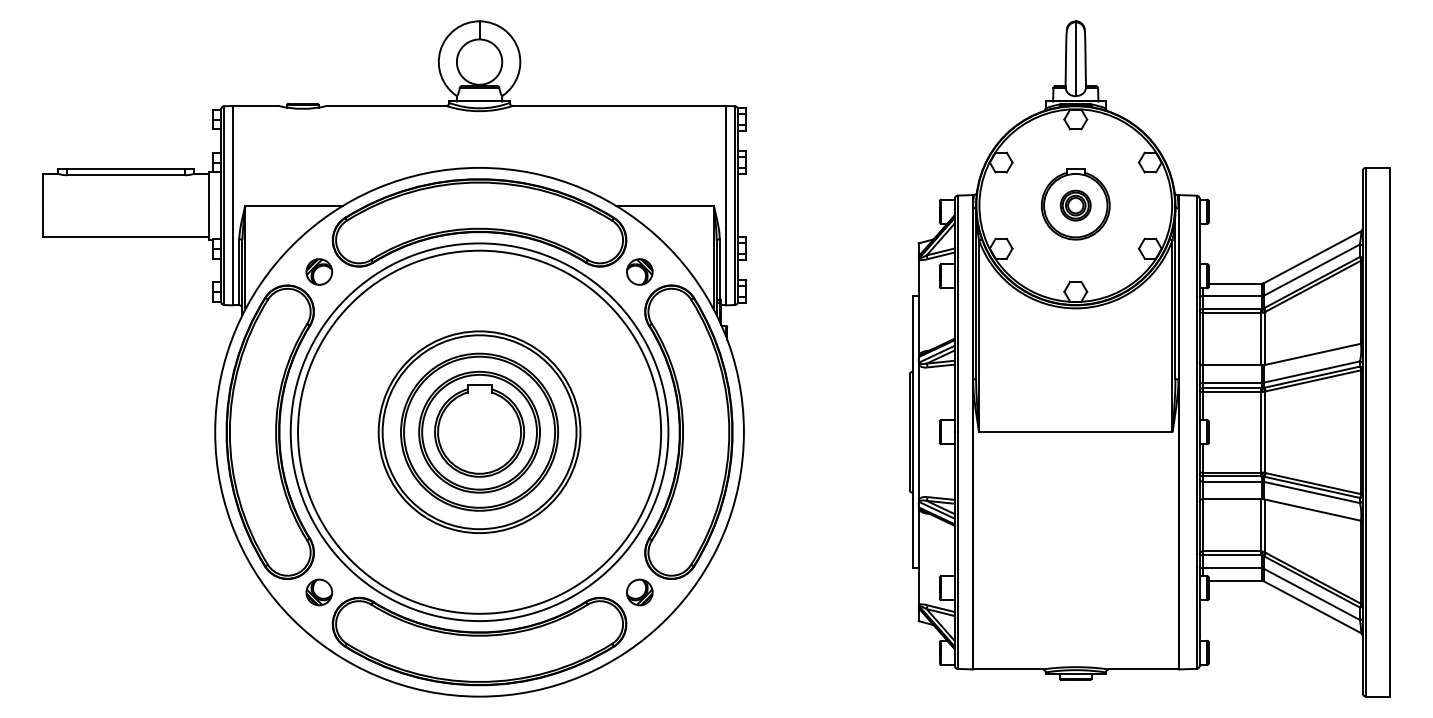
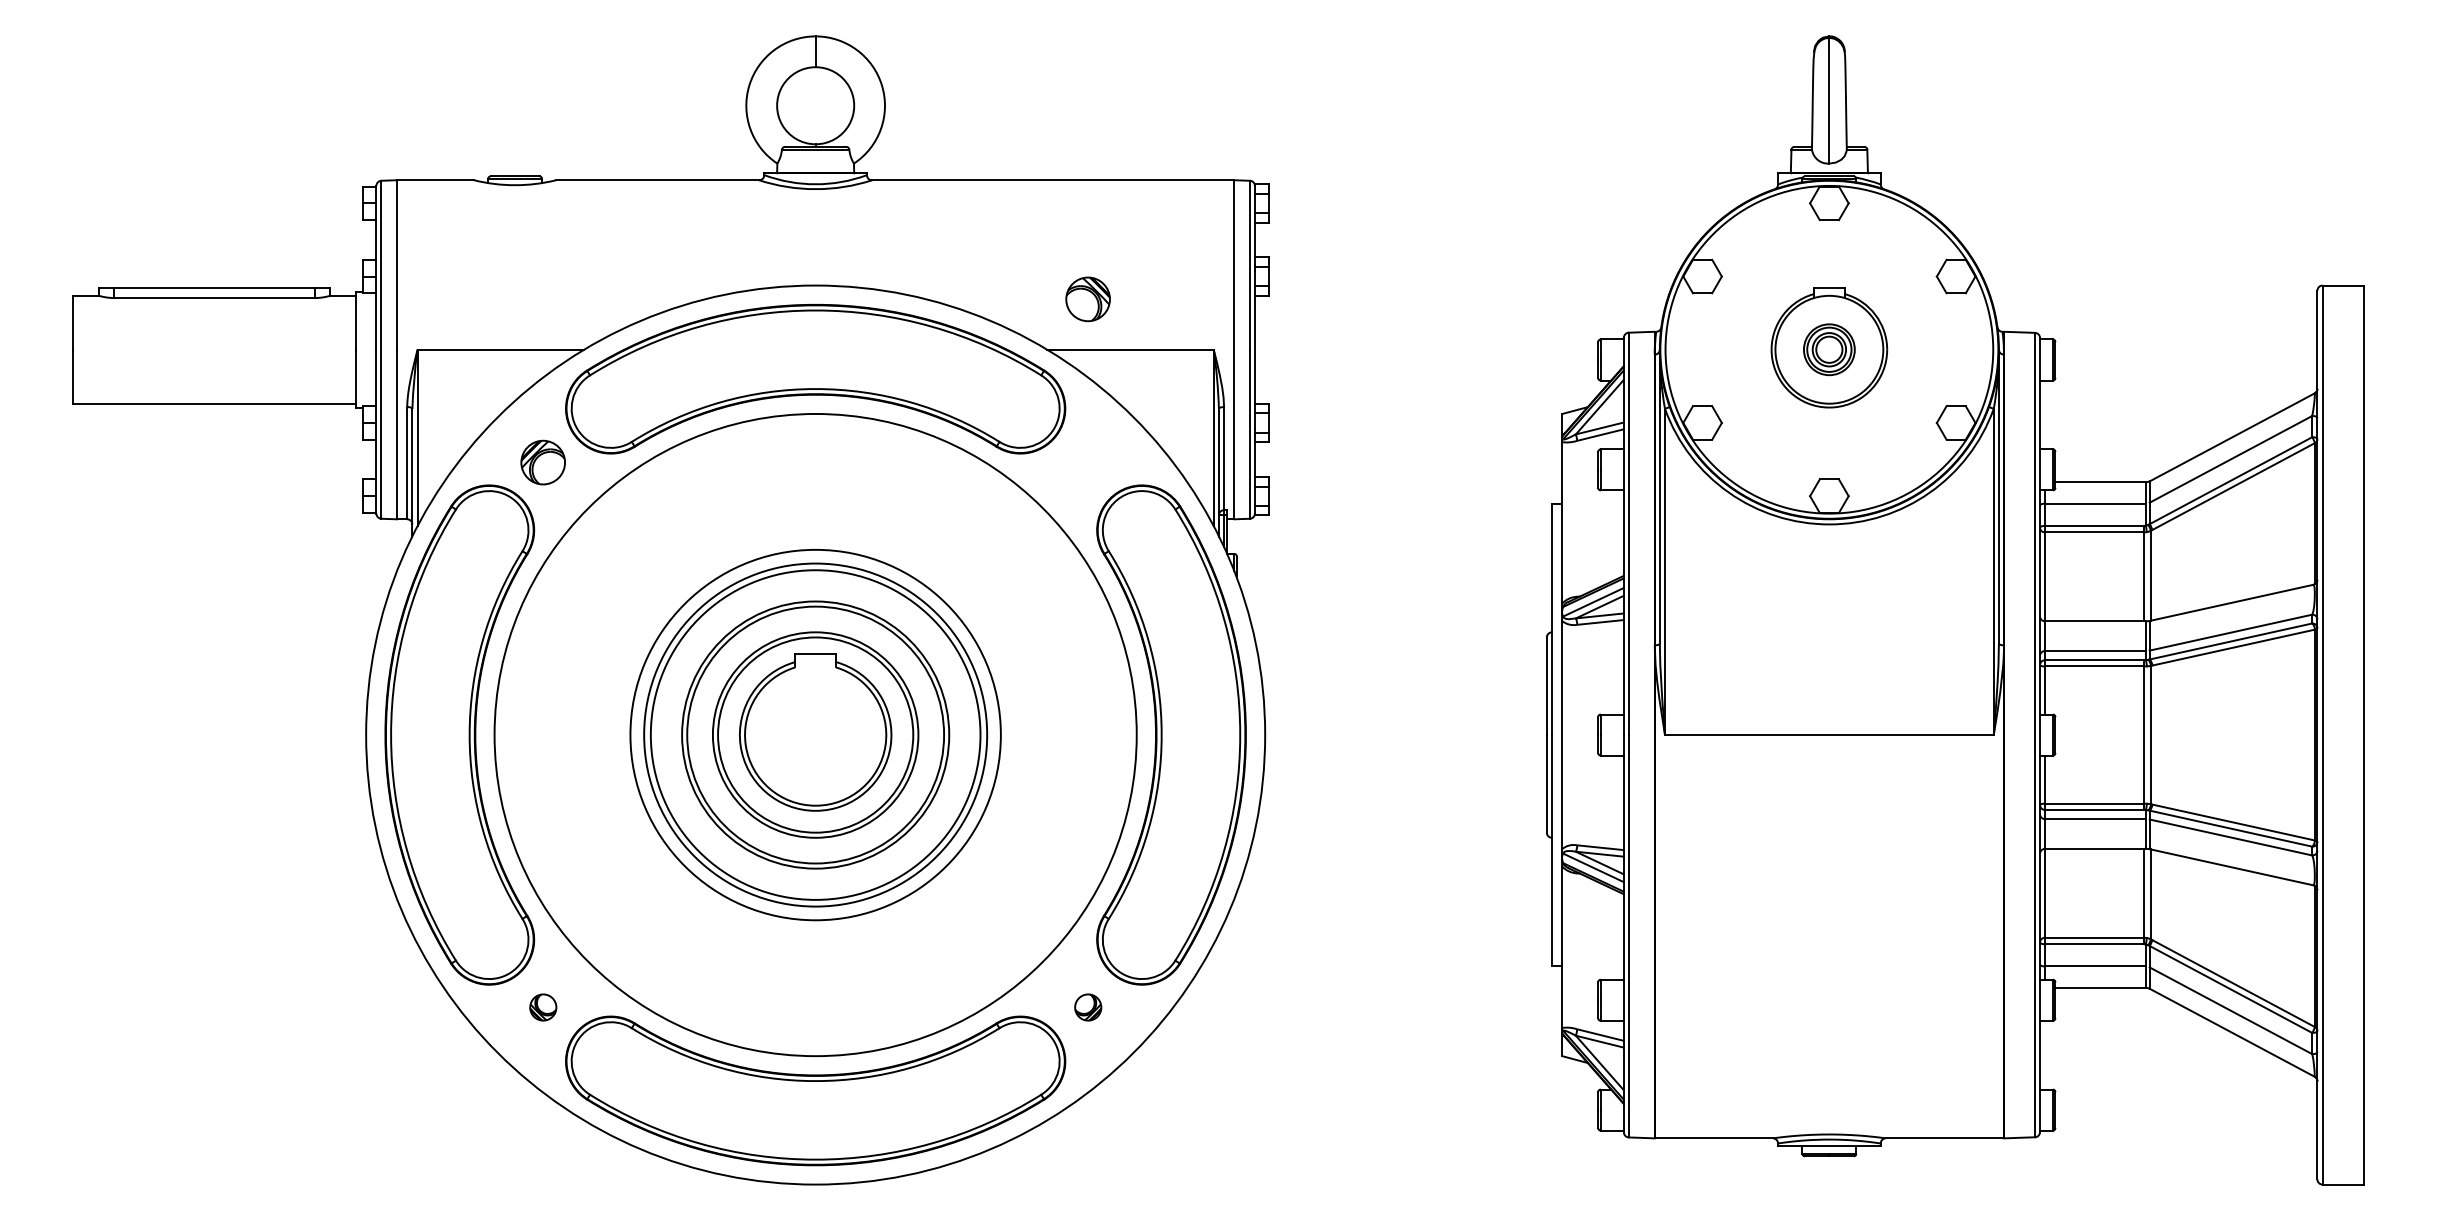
part: (639, 271) -> (1087, 298), moved
circle: (479, 431) -> (815, 733), size x0.6
part: (319, 592) -> (543, 1007), size x0.6
part: (639, 592) -> (1087, 1007), size x0.6

